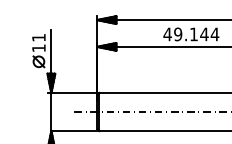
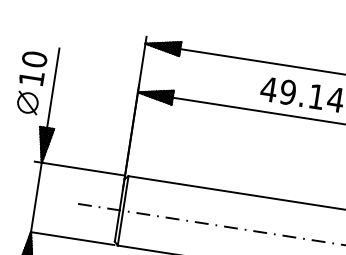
text: (38, 37) -> (33, 58), 11 -> 10

